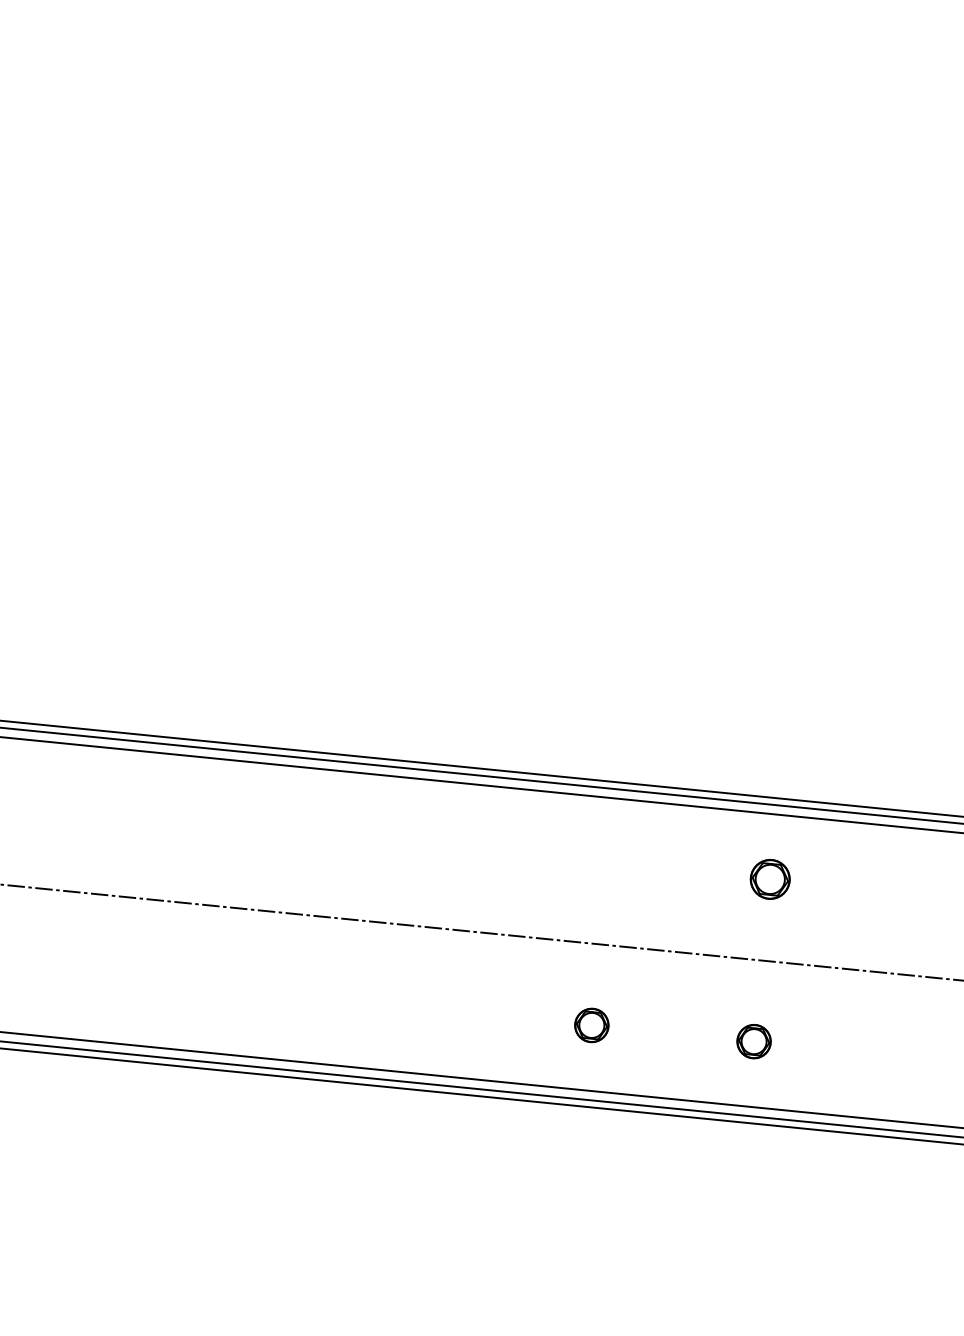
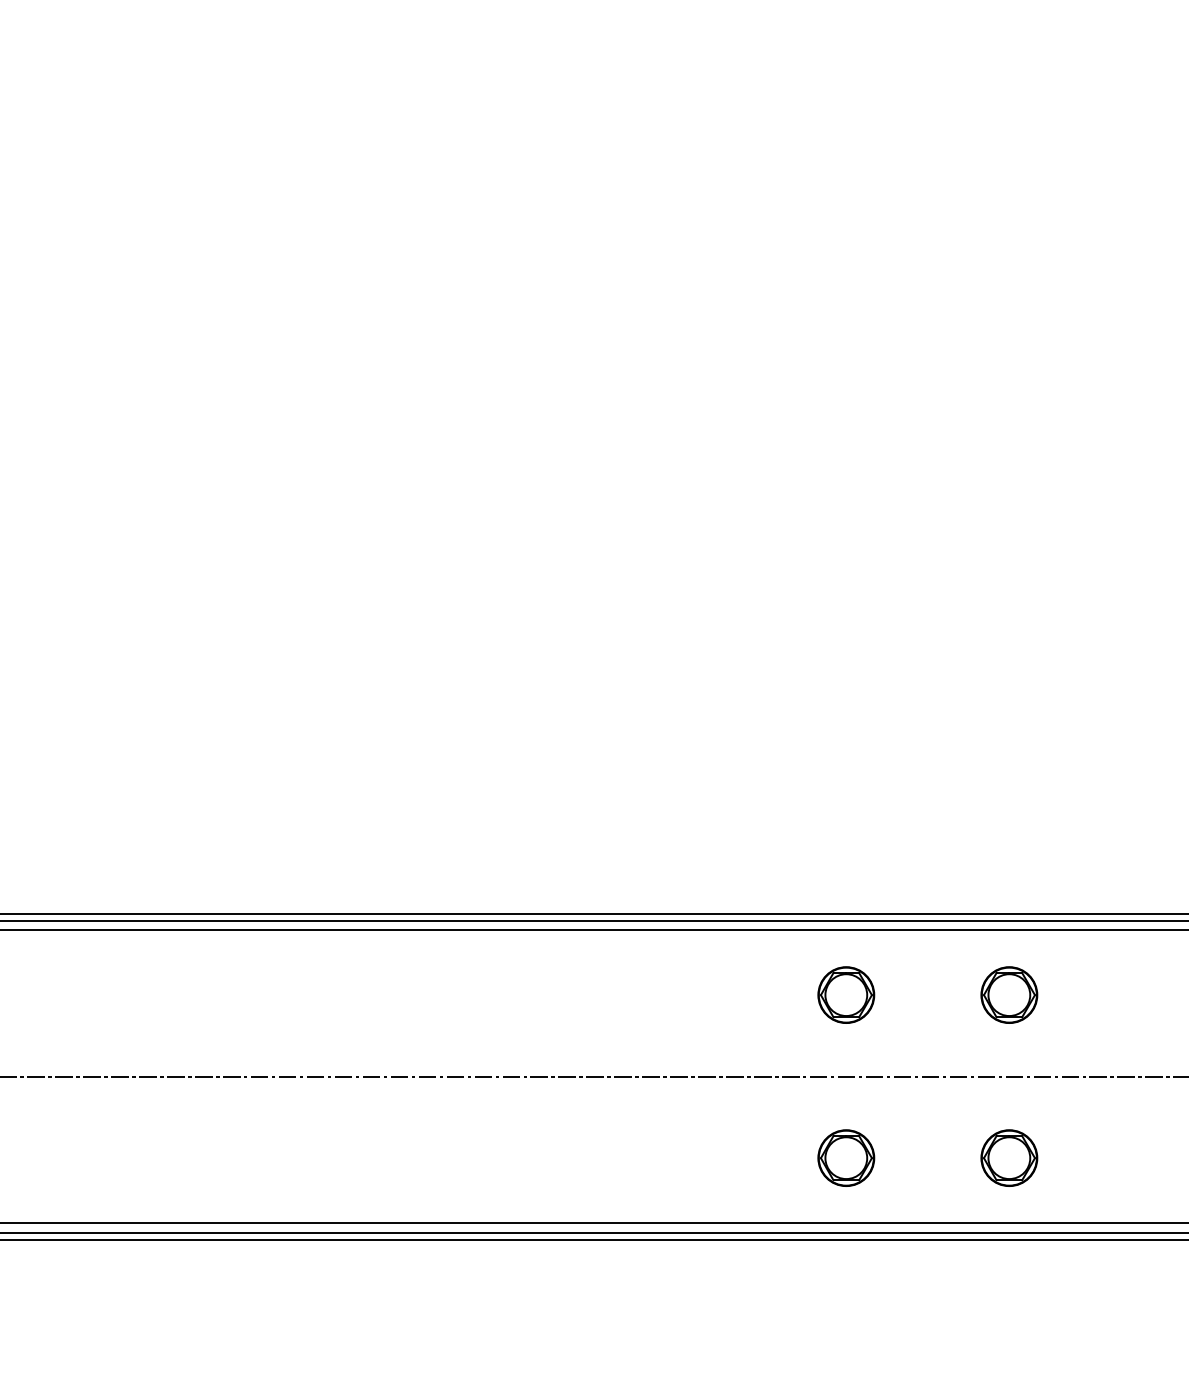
part: (608, 862) -> (846, 994), added
part: (770, 878) -> (1009, 994), size x1.43
part: (592, 1024) -> (846, 1157), size x1.67
part: (754, 1041) -> (1009, 1157), size x1.67

